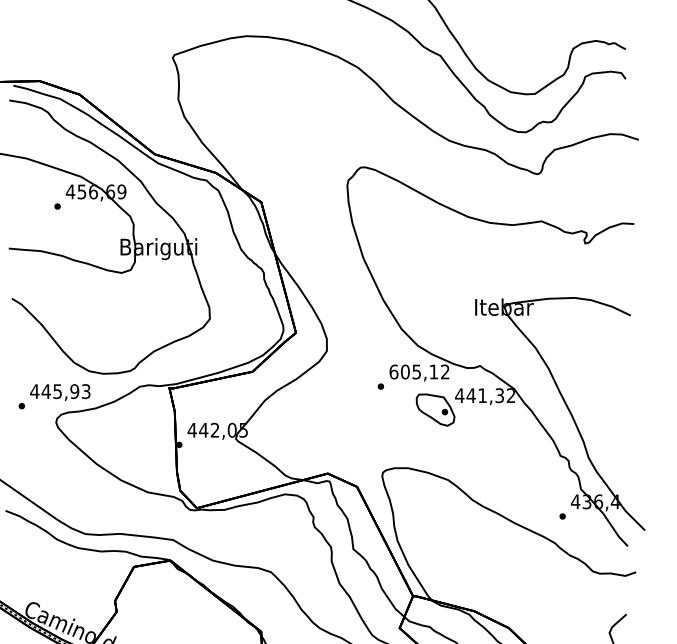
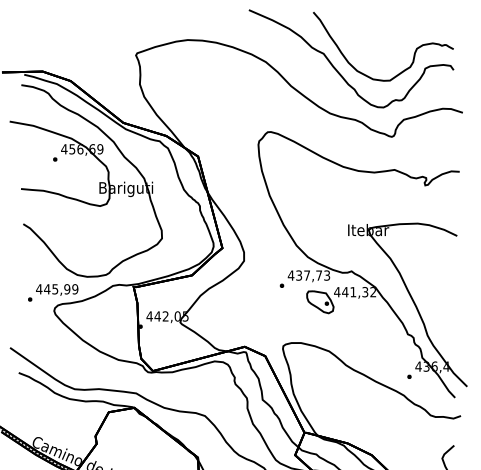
text: (418, 371) -> (308, 275), 605,12 -> 437,73
text: (86, 391) -> (75, 289), 445,93 -> 445,99

